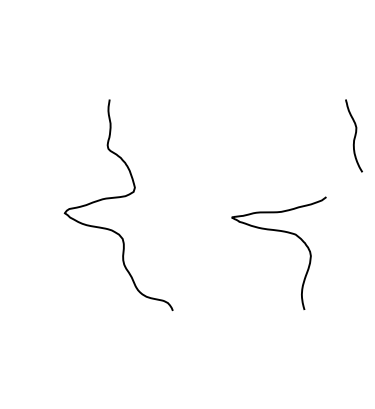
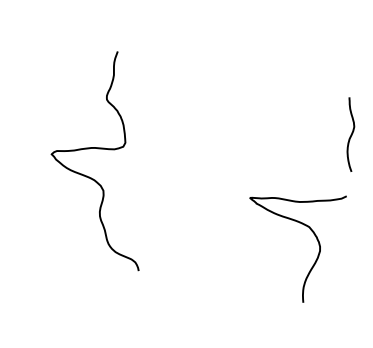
curve: (282, 232) -> (296, 222), moved

